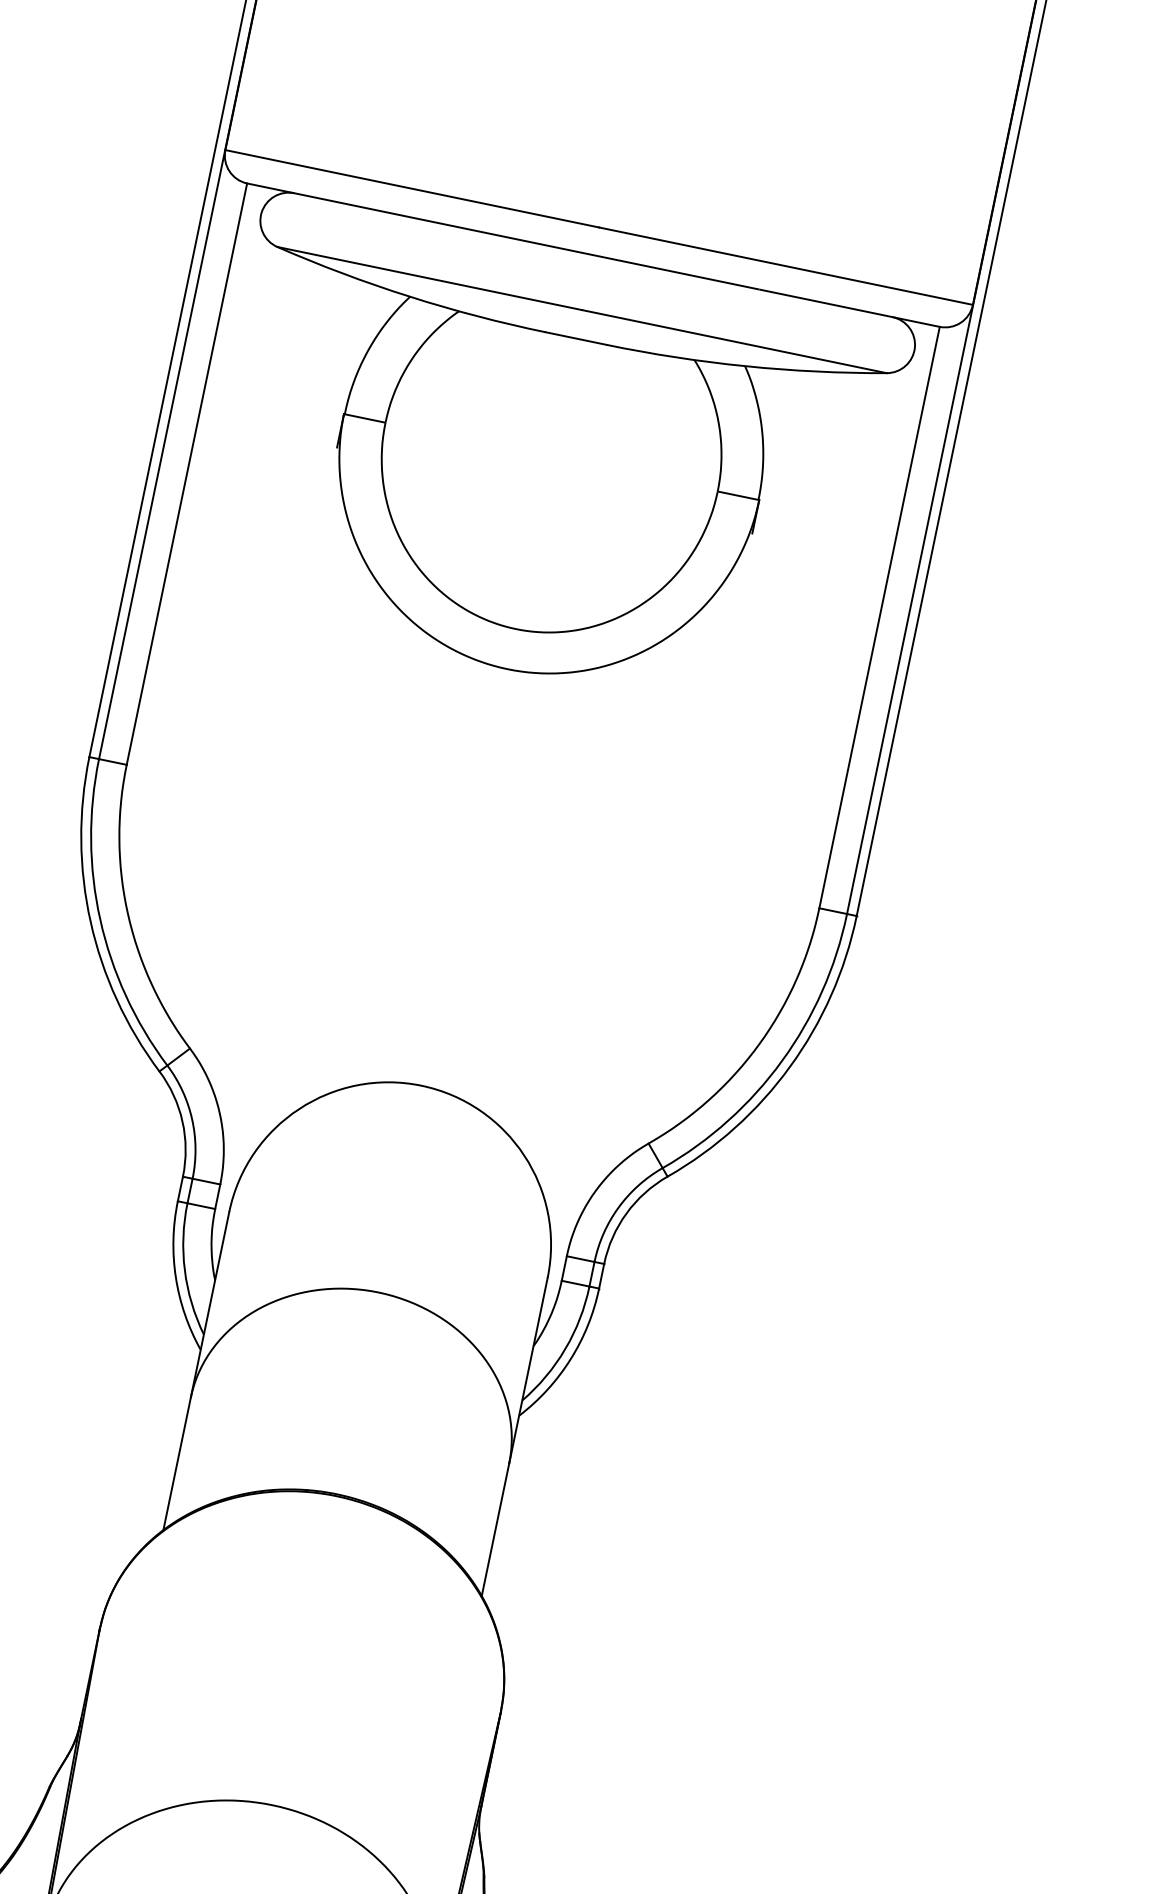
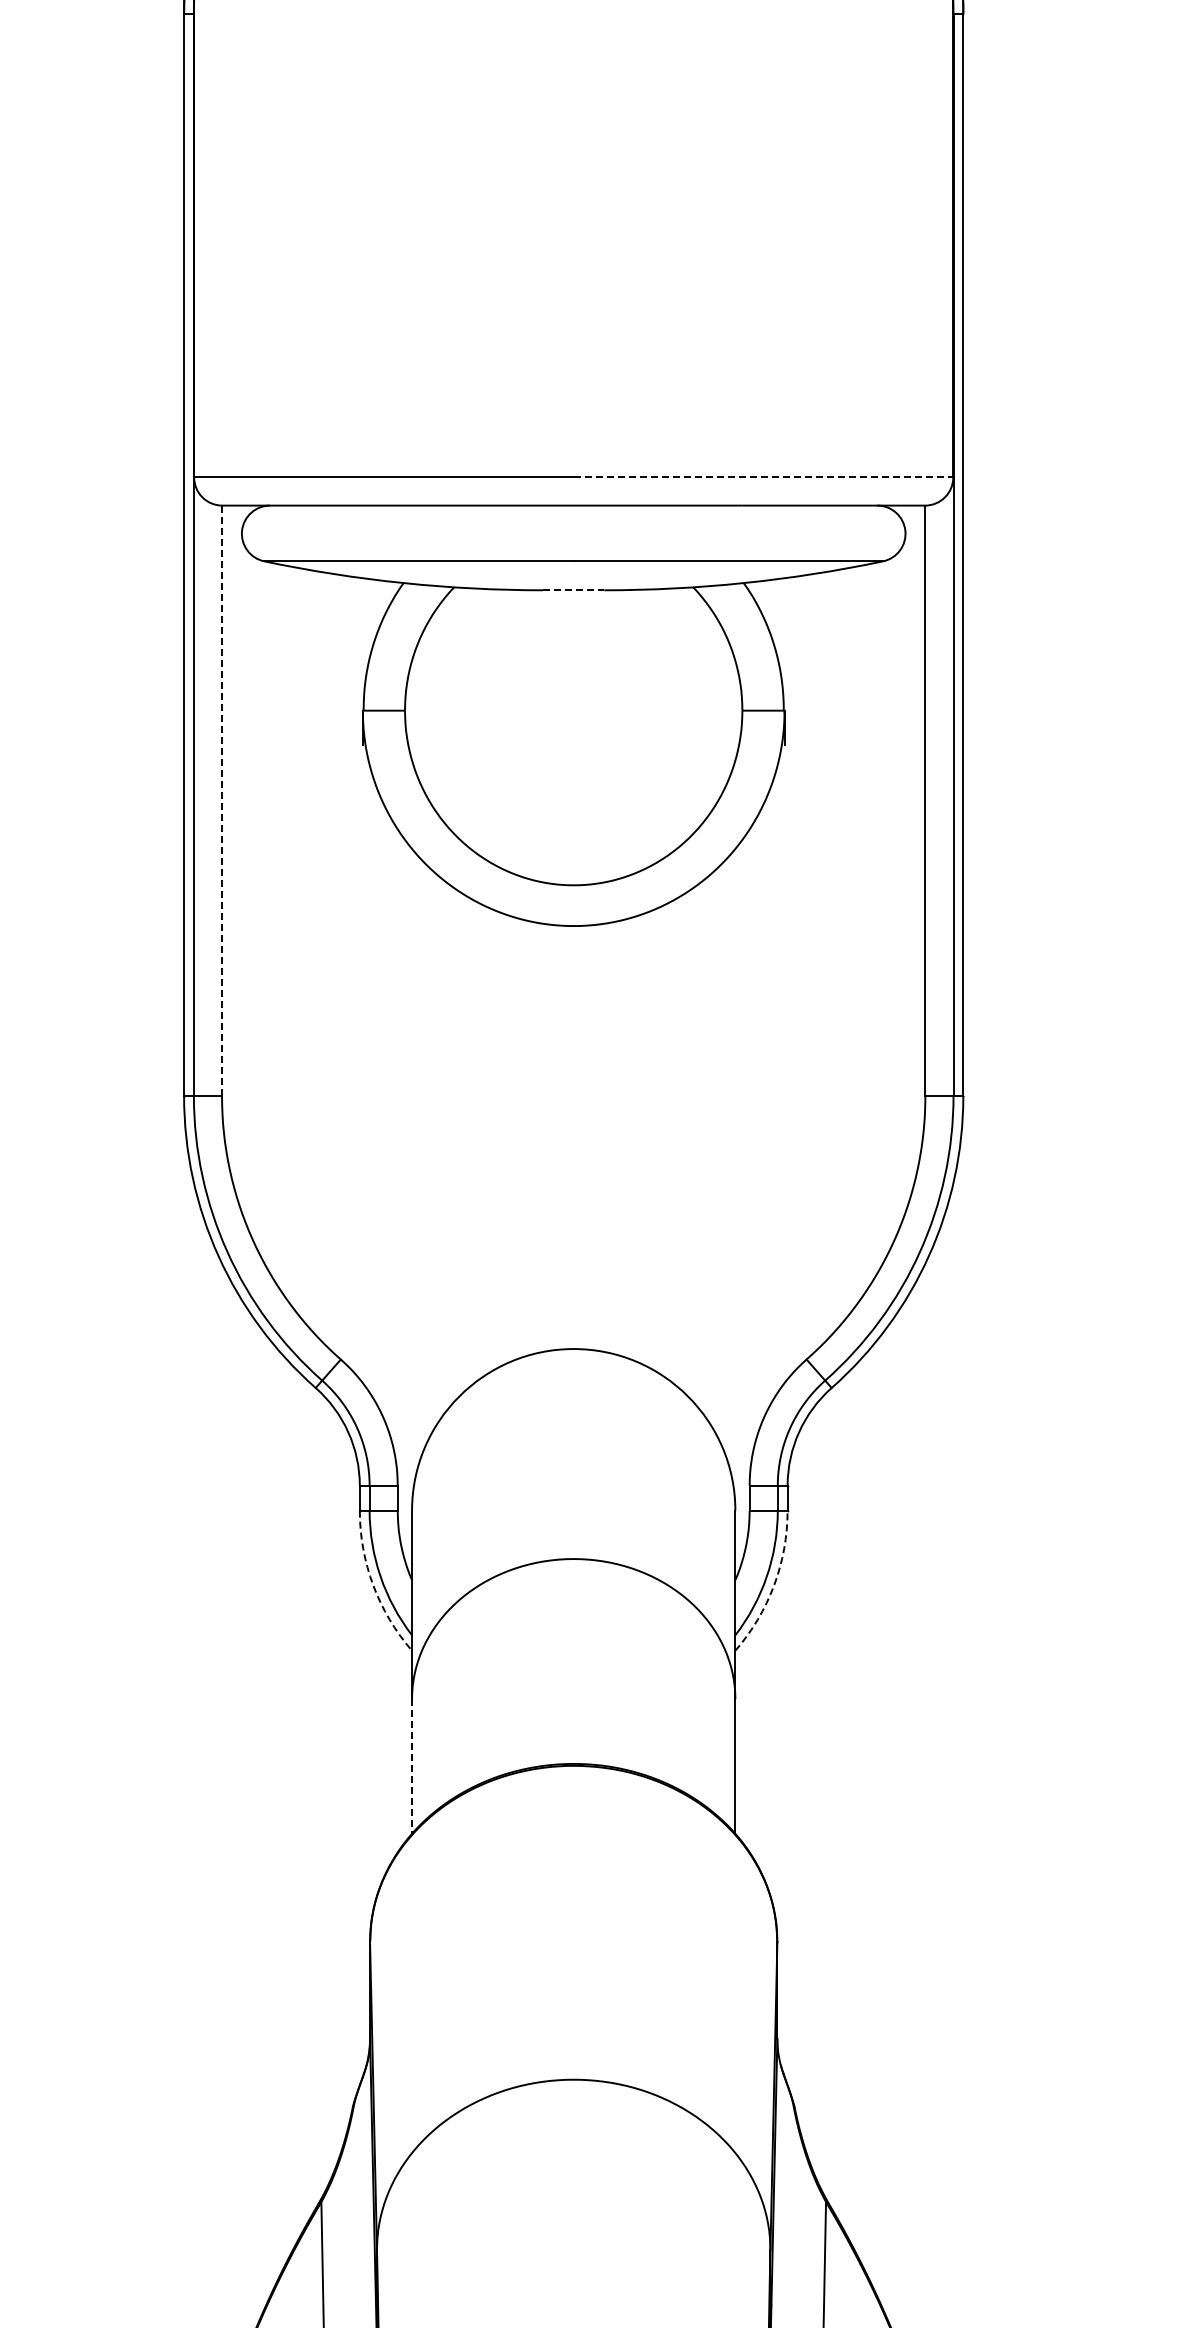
line: (786, 266) -> (763, 477), solid -> dashed
line: (575, 338) -> (573, 590), solid -> dashed
line: (187, 473) -> (222, 800), solid -> dashed
arc: (176, 1277) -> (373, 1585), solid -> dashed
arc: (570, 1359) -> (774, 1585), solid -> dashed
line: (177, 1463) -> (412, 1766), solid -> dashed

